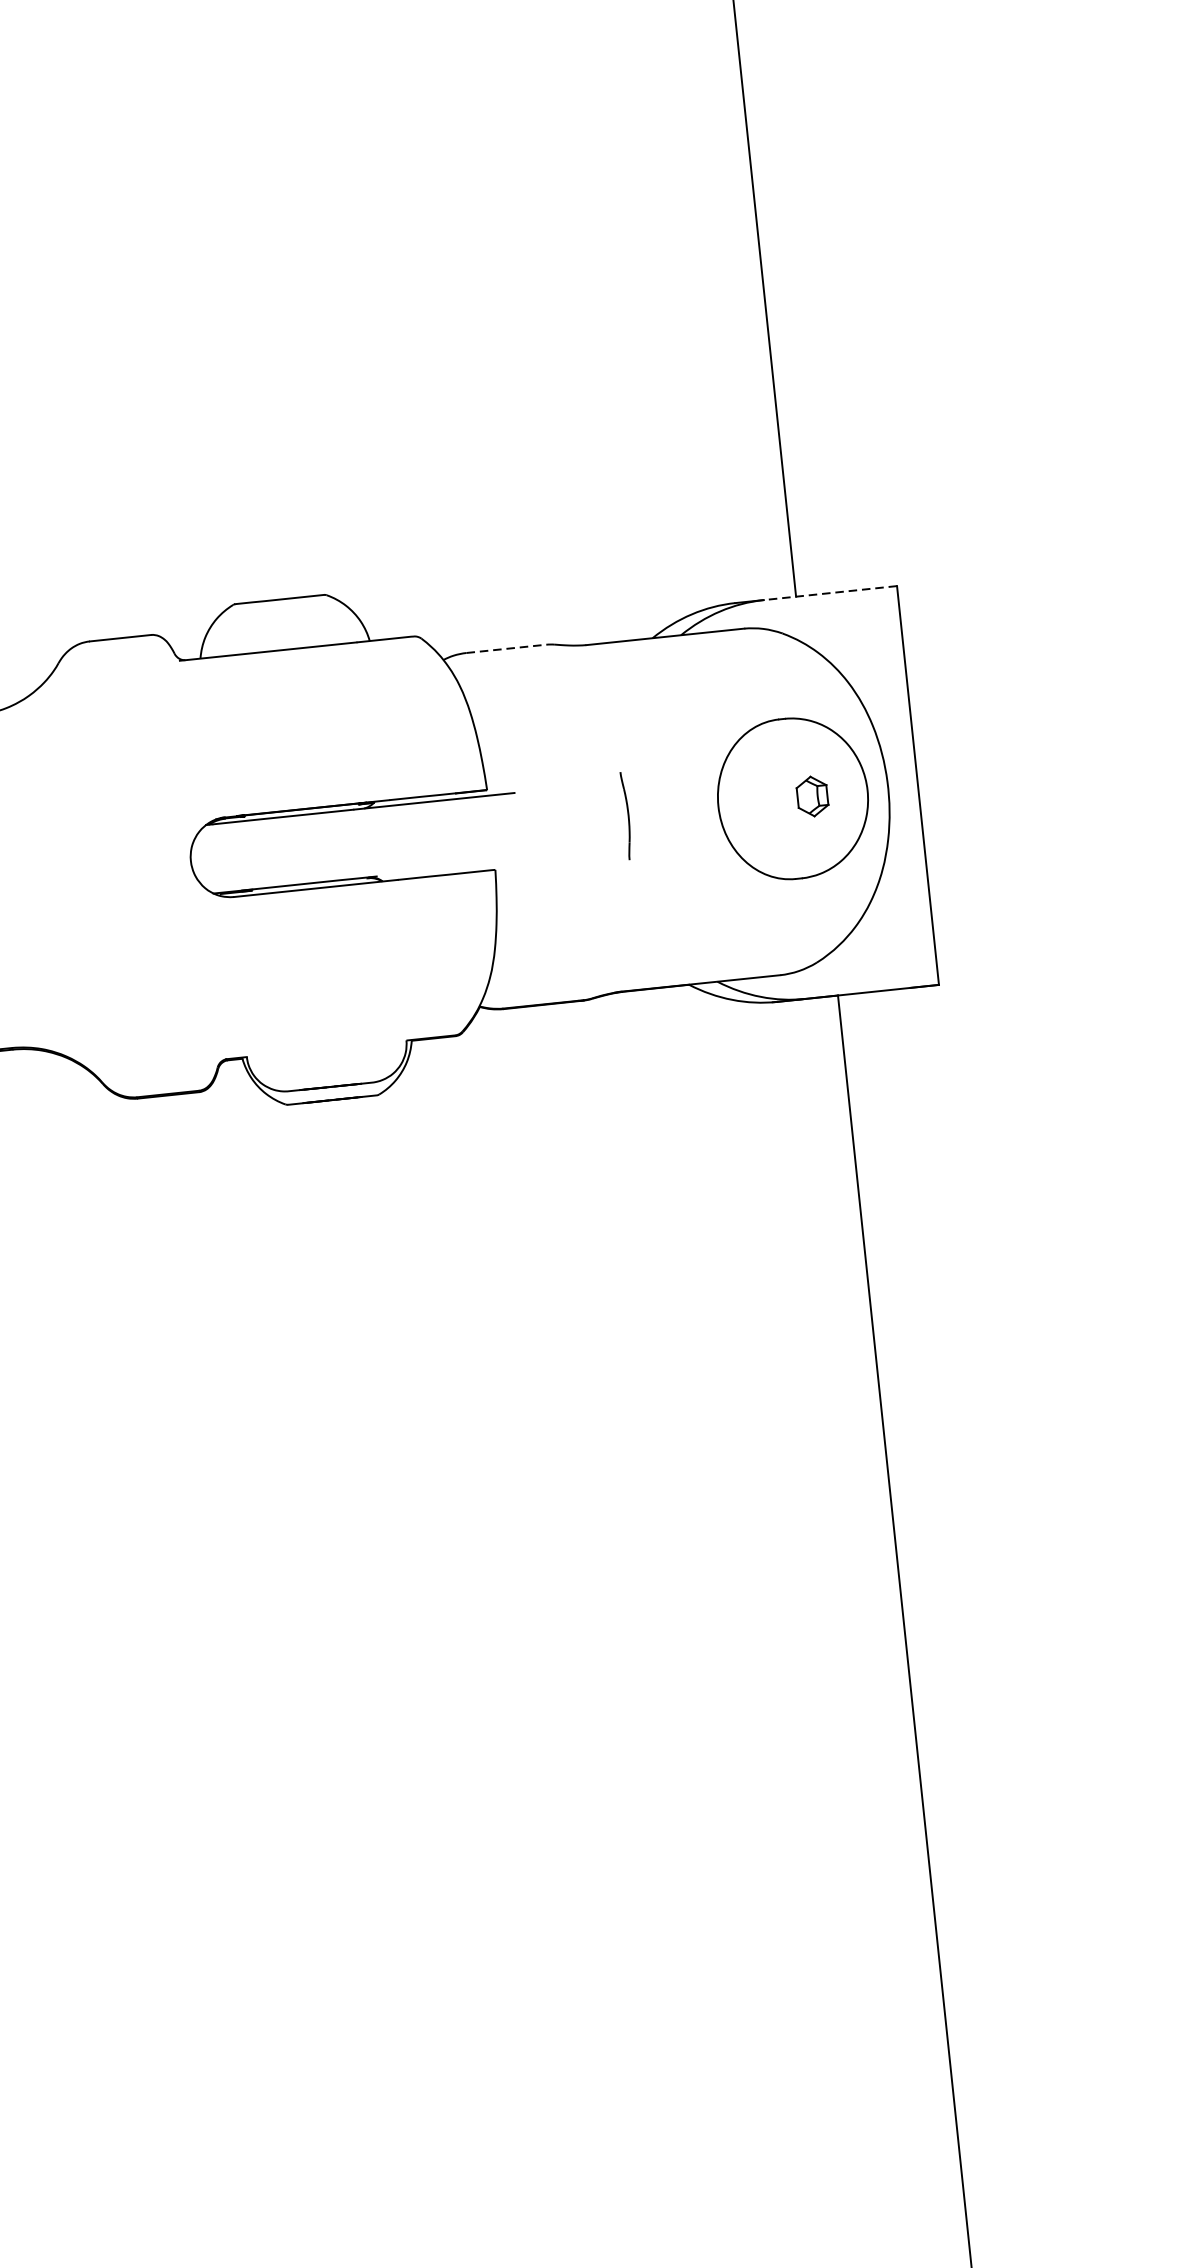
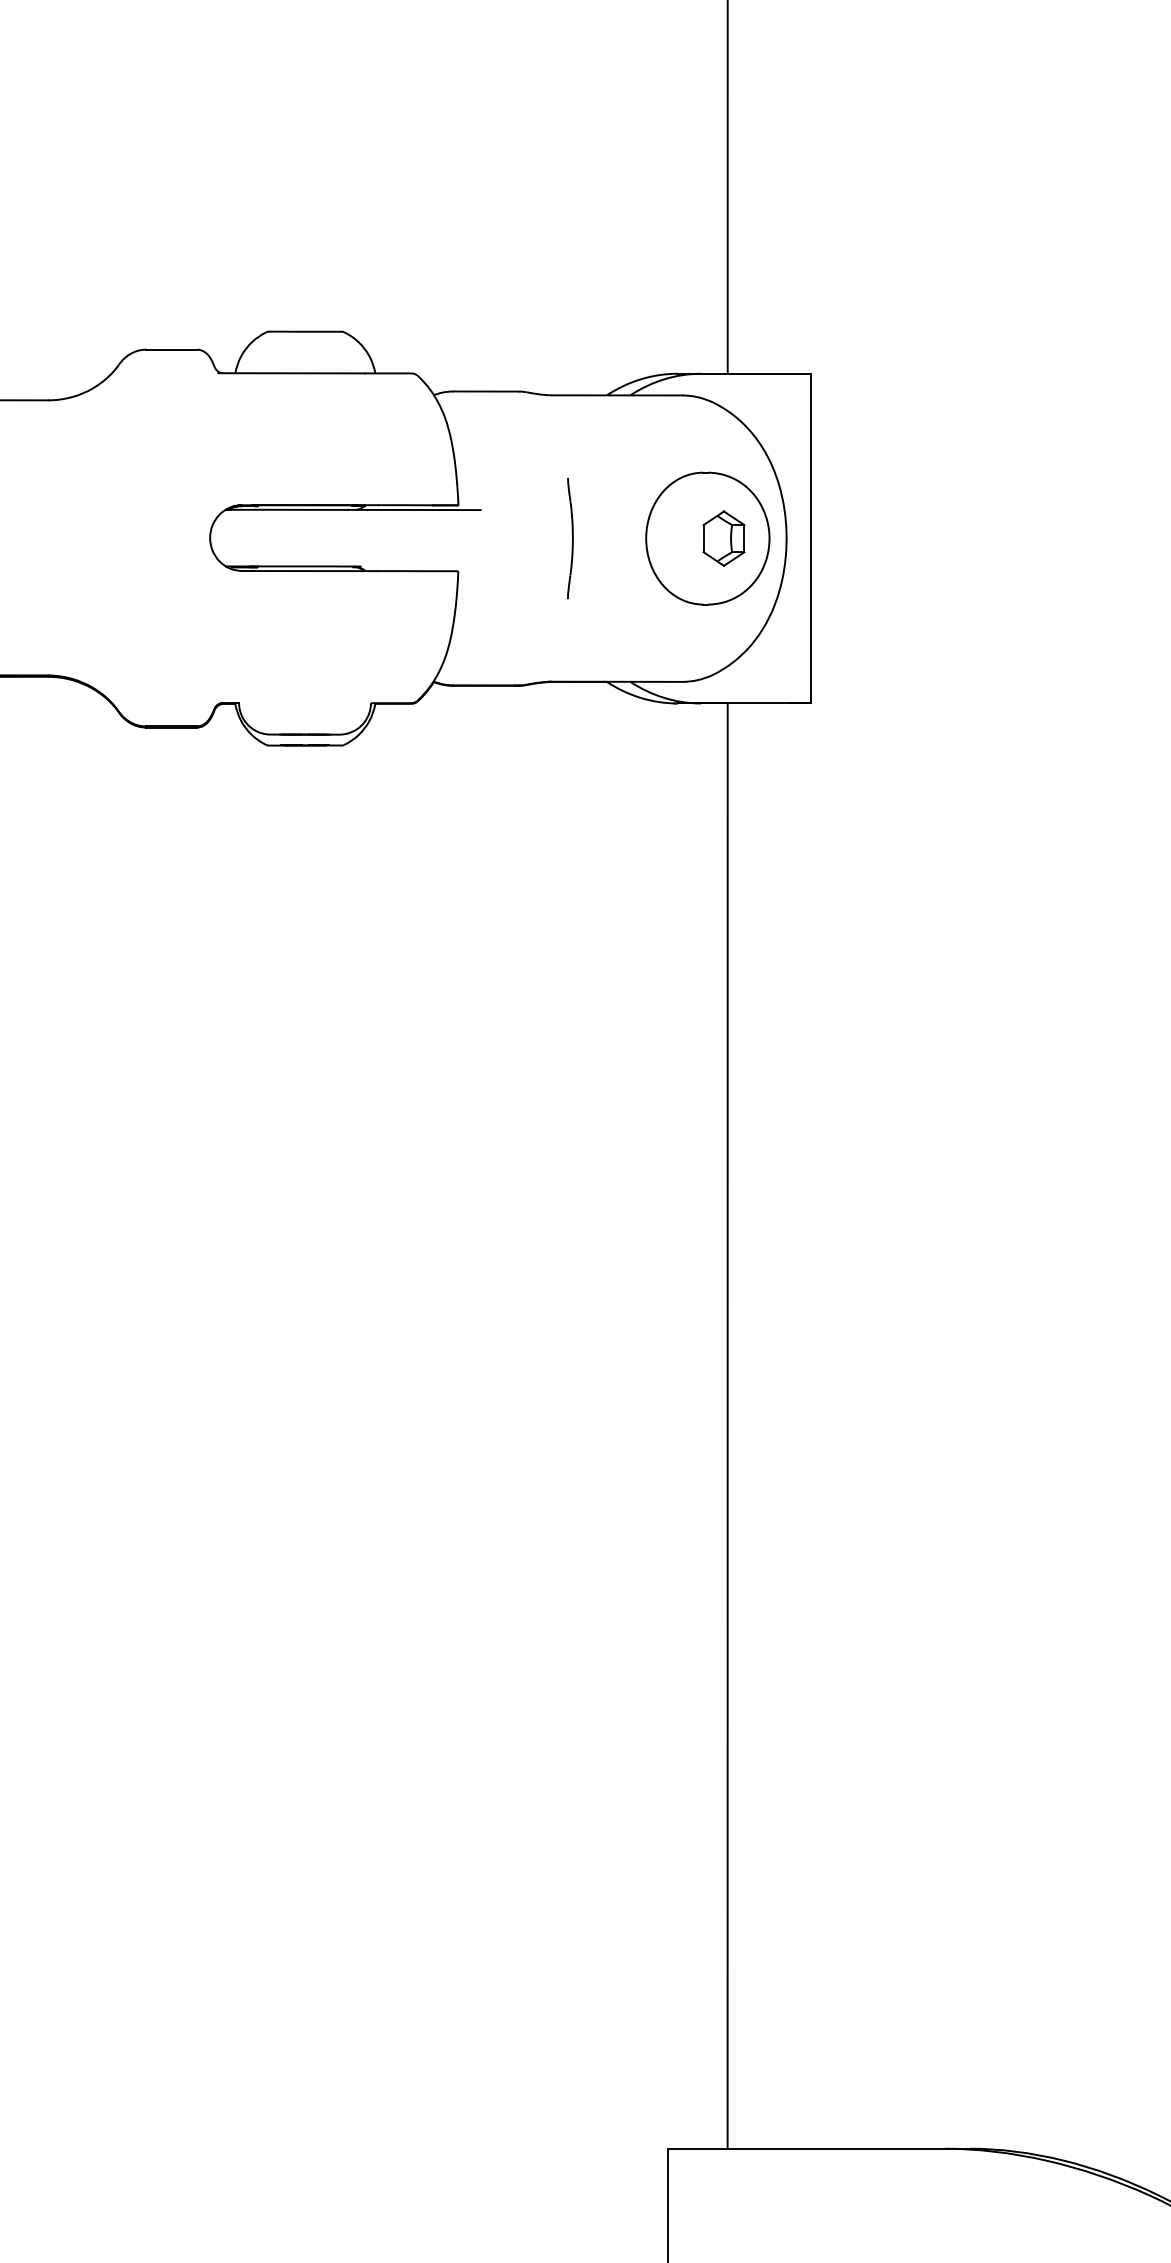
line: (829, 592) -> (755, 373), dashed -> solid
line: (506, 648) -> (486, 391), dashed -> solid
part: (811, 796) -> (723, 538), size x1.67
part: (626, 815) -> (570, 538), size x1.67

